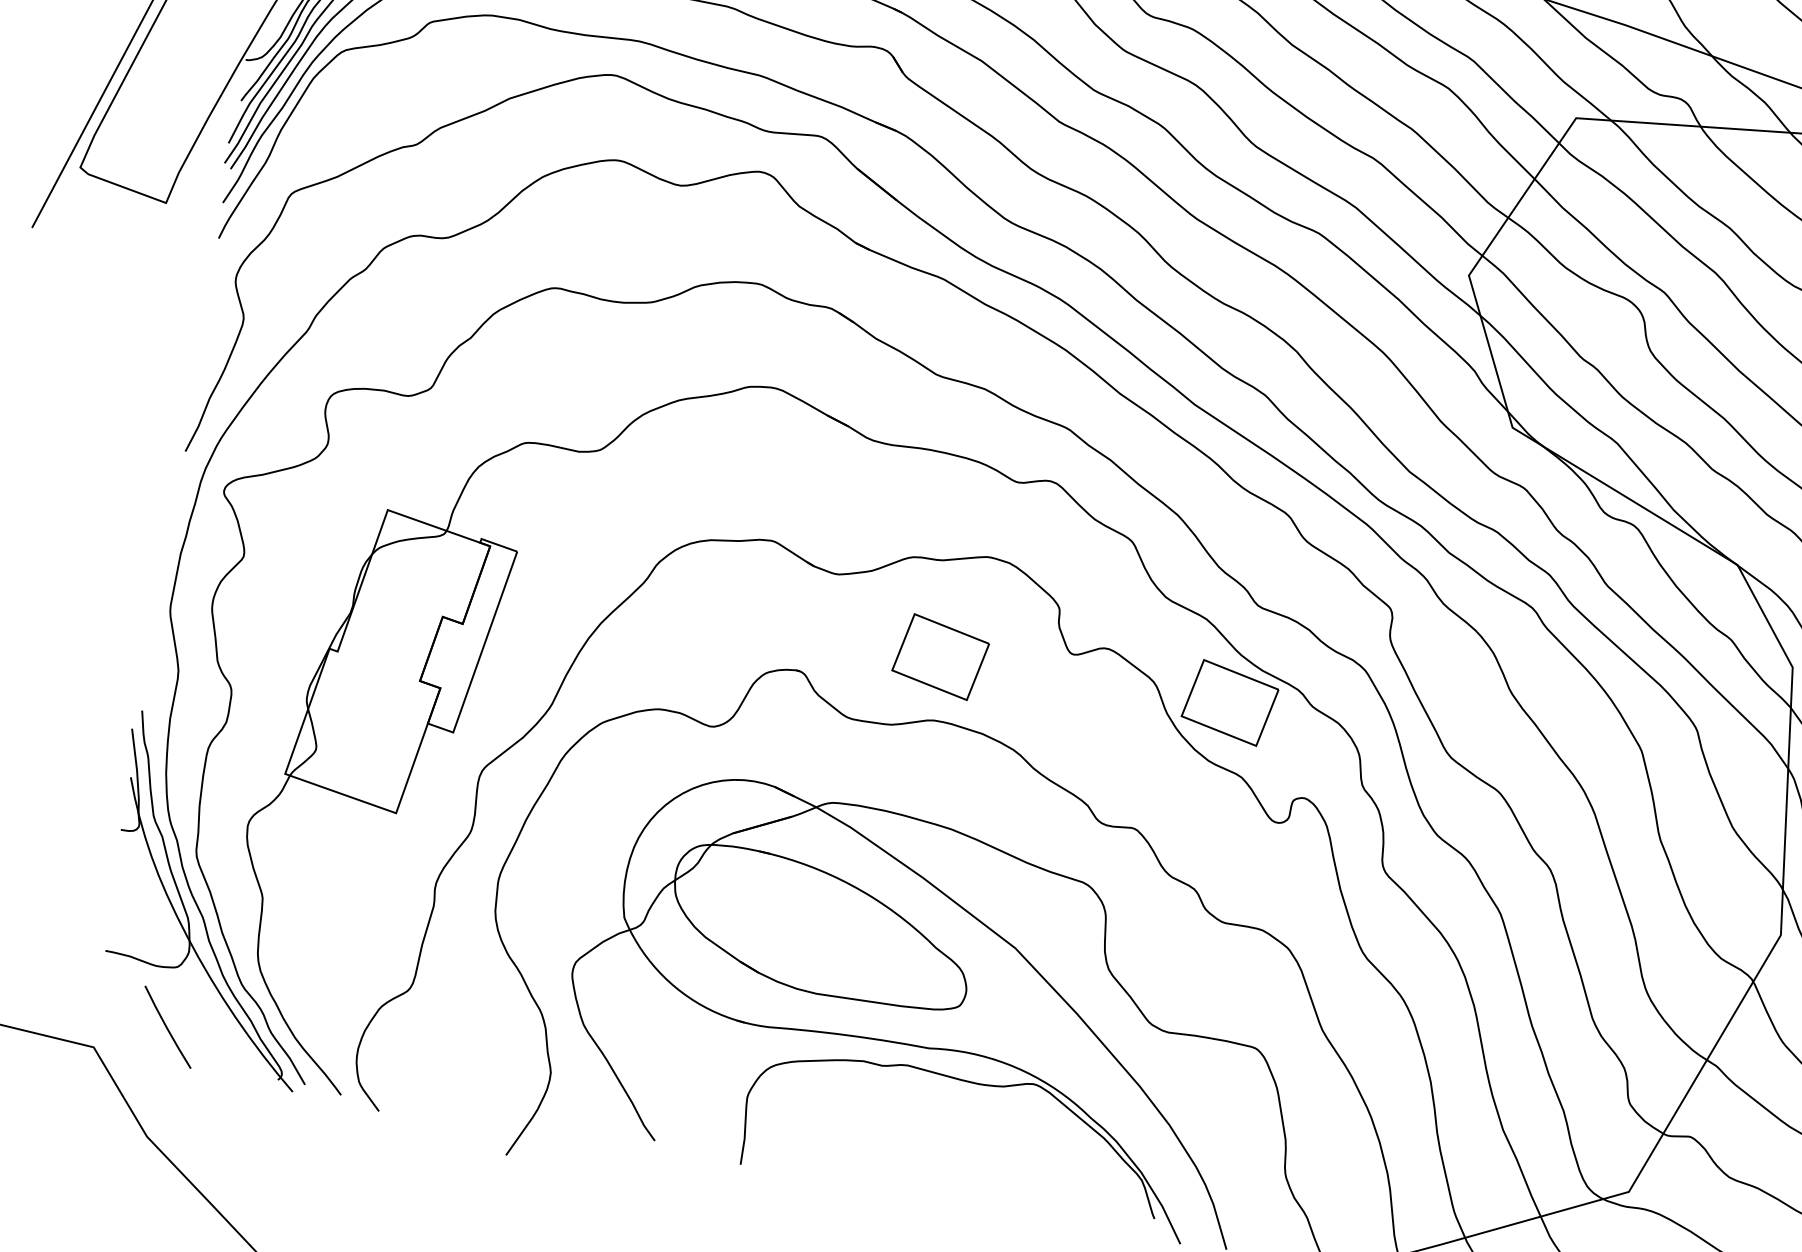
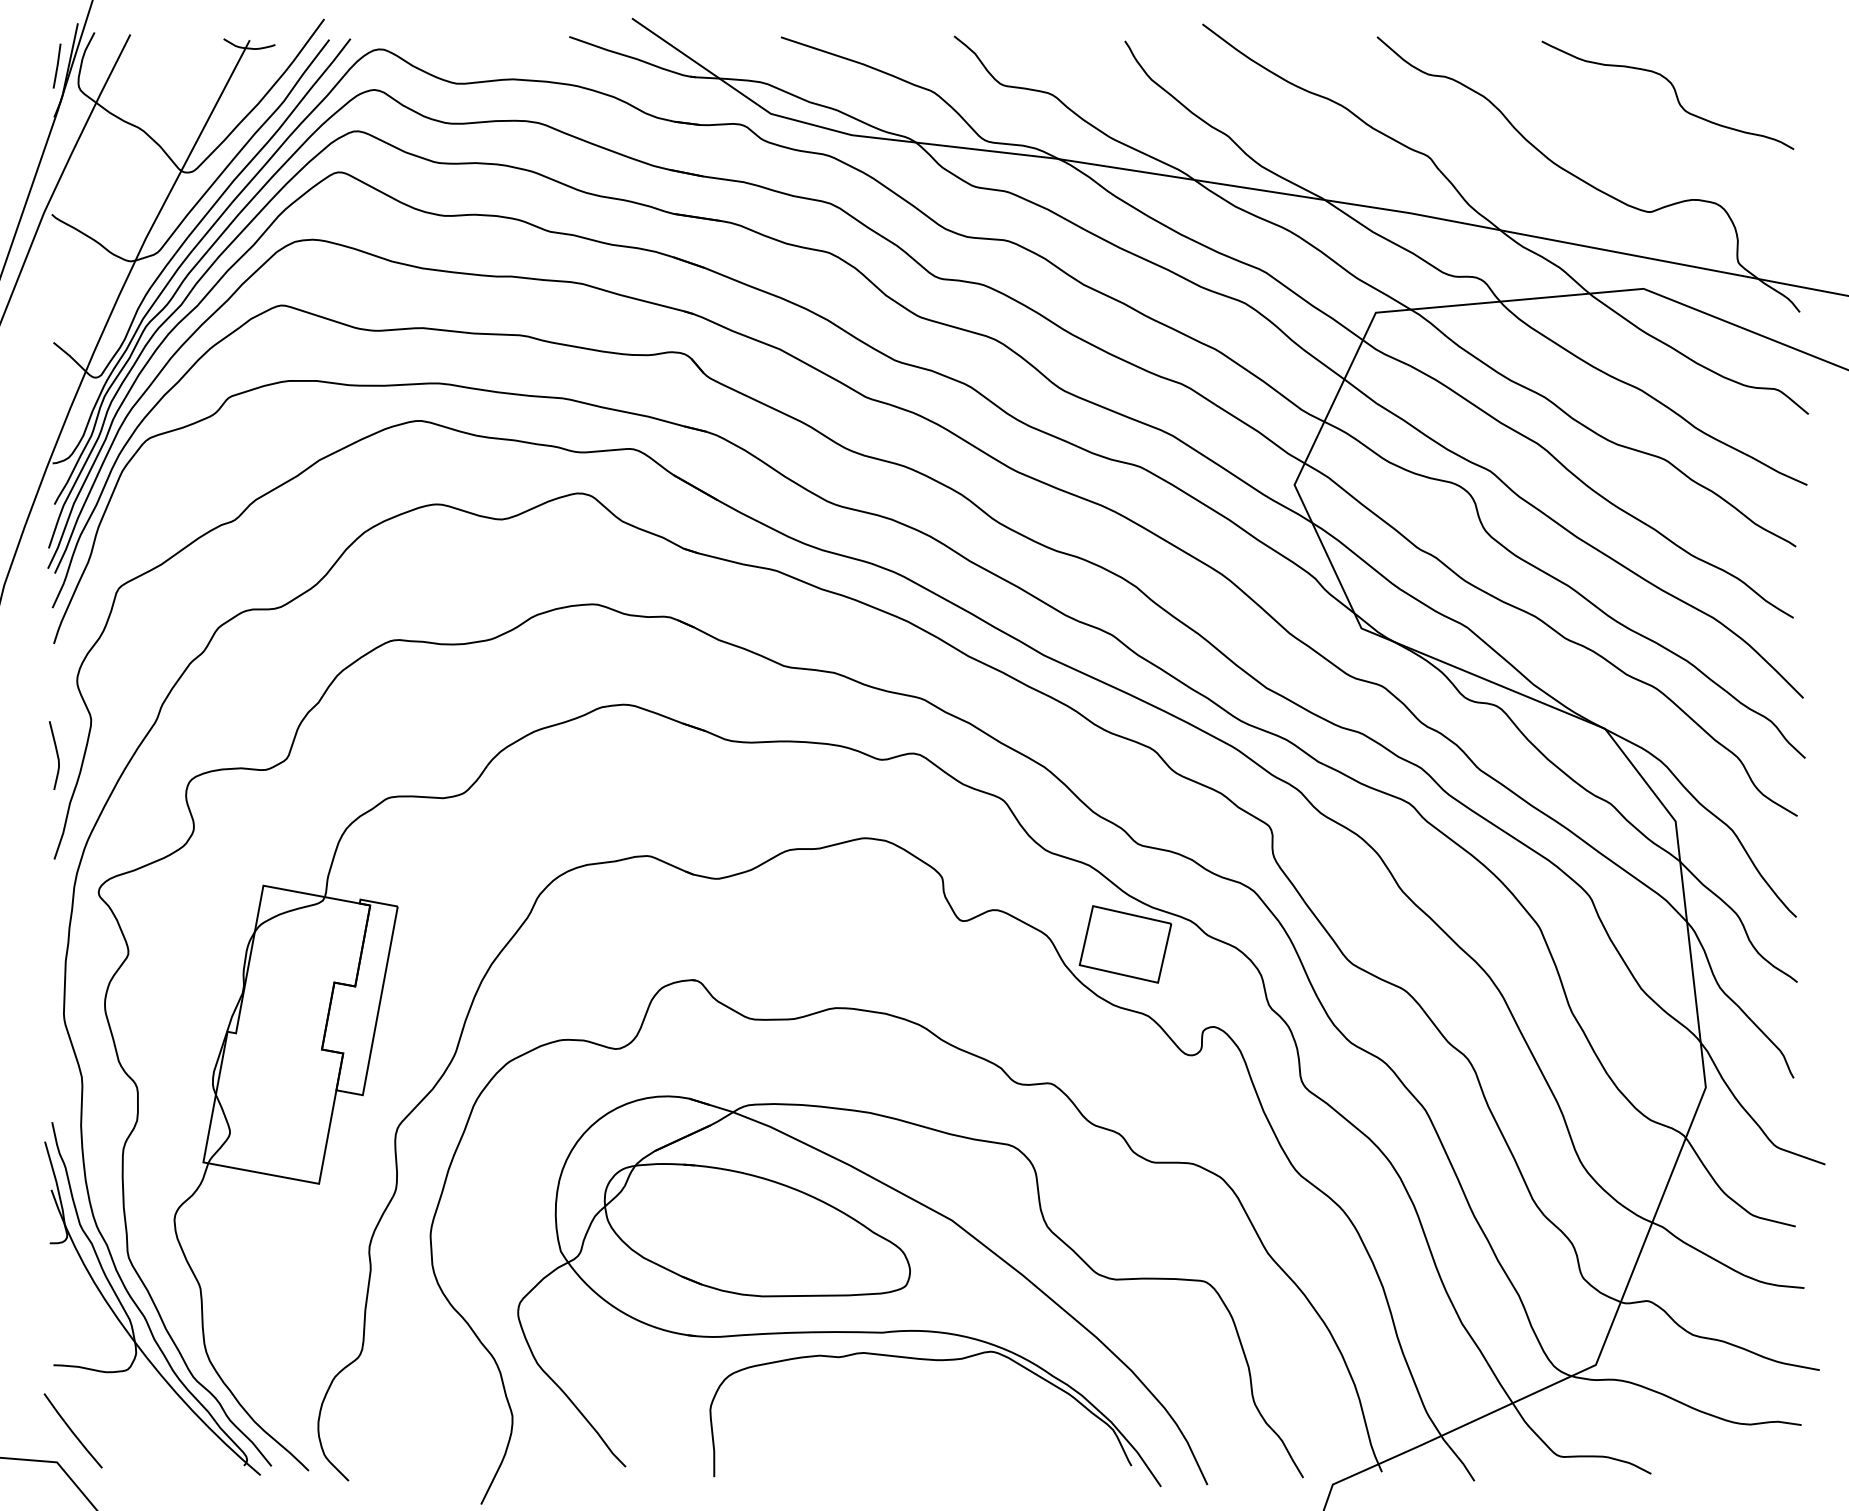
curve: (203, 349) -> (56, 755), added
part: (940, 657) -> (832, 944), removed
line: (167, 1026) -> (72, 1430), moved

